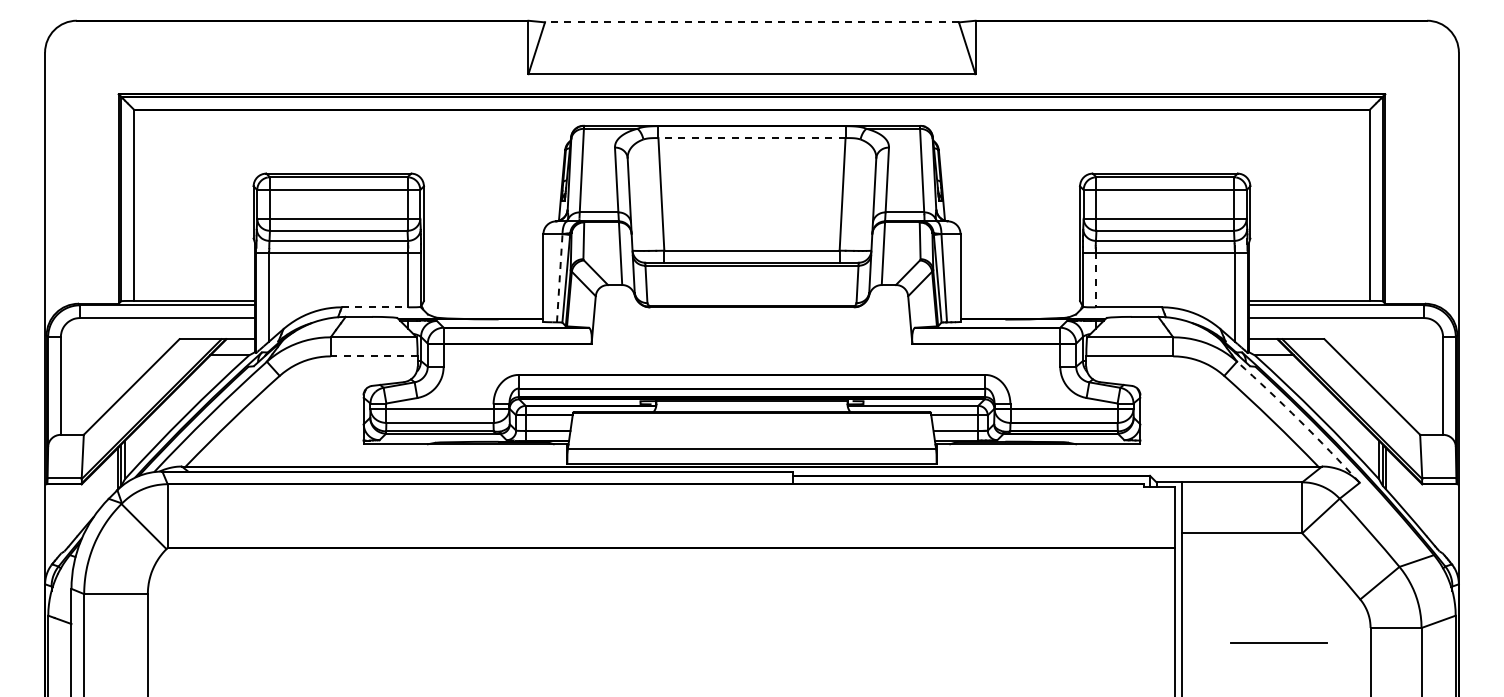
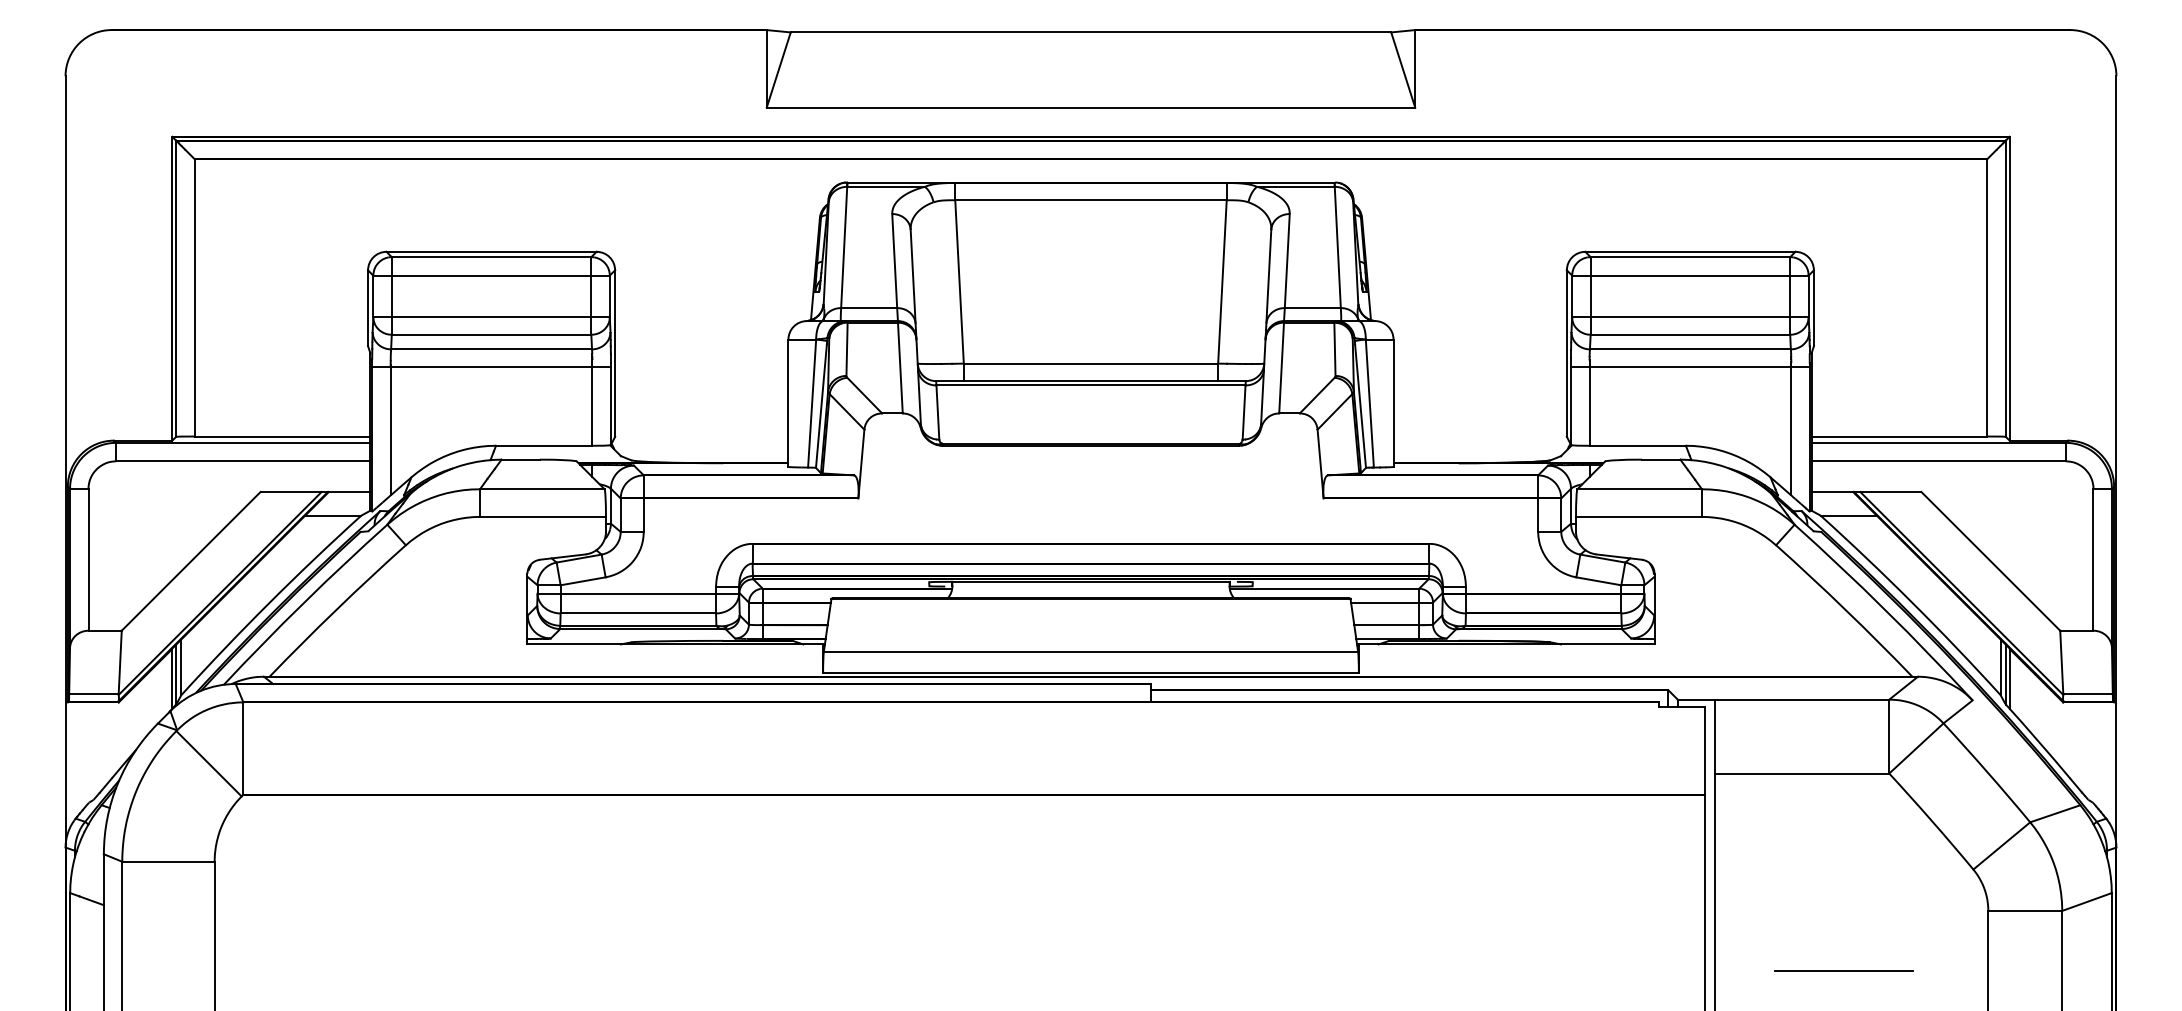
line: (751, 22) -> (1090, 32), dashed -> solid
line: (751, 138) -> (1090, 200), dashed -> solid
line: (559, 277) -> (811, 402), dashed -> solid
line: (1095, 279) -> (1589, 405), dashed -> solid
line: (375, 307) -> (544, 446), dashed -> solid
line: (373, 356) -> (541, 517), dashed -> solid
arc: (1299, 420) -> (1885, 609), dashed -> solid
line: (1278, 642) -> (1843, 969), moved

